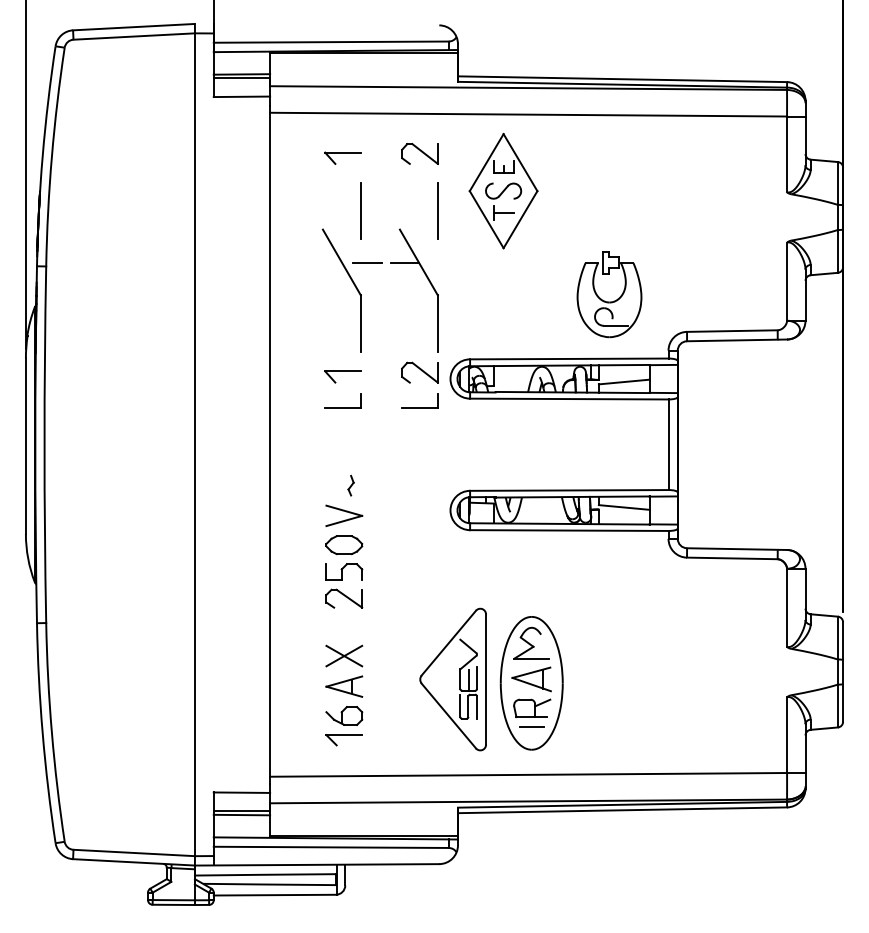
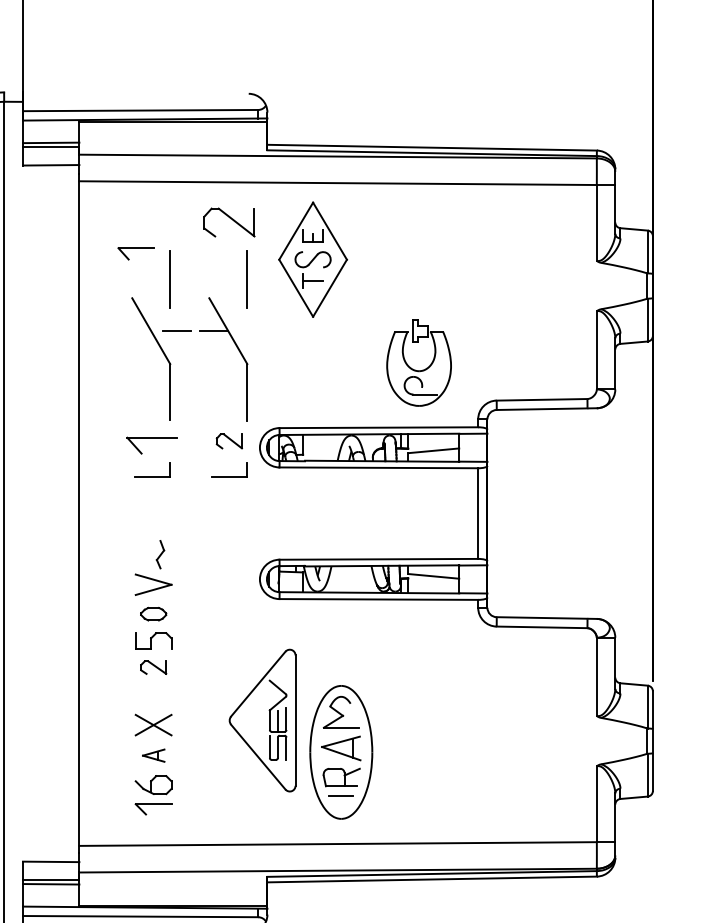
part: (419, 153) -> (228, 222), size x1.4
part: (342, 157) -> (135, 253), moved
part: (419, 372) -> (228, 441), size x0.7
part: (342, 376) -> (151, 445), size x1.4
part: (350, 485) -> (159, 554), size x1.4
part: (344, 545) -> (153, 614), size x0.7
part: (344, 598) -> (153, 667), size x0.7
part: (452, 679) -> (261, 720), moved
part: (344, 686) -> (153, 755), size x0.6

